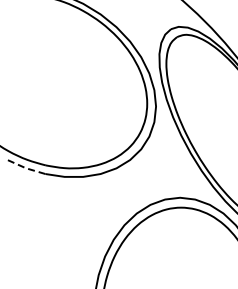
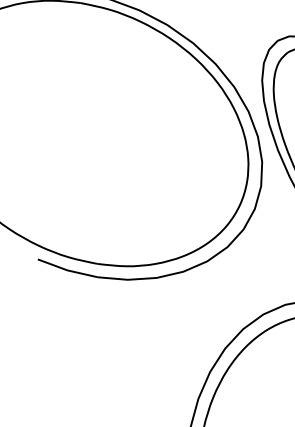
line: (26, 168) -> (68, 270), dashed -> solid

